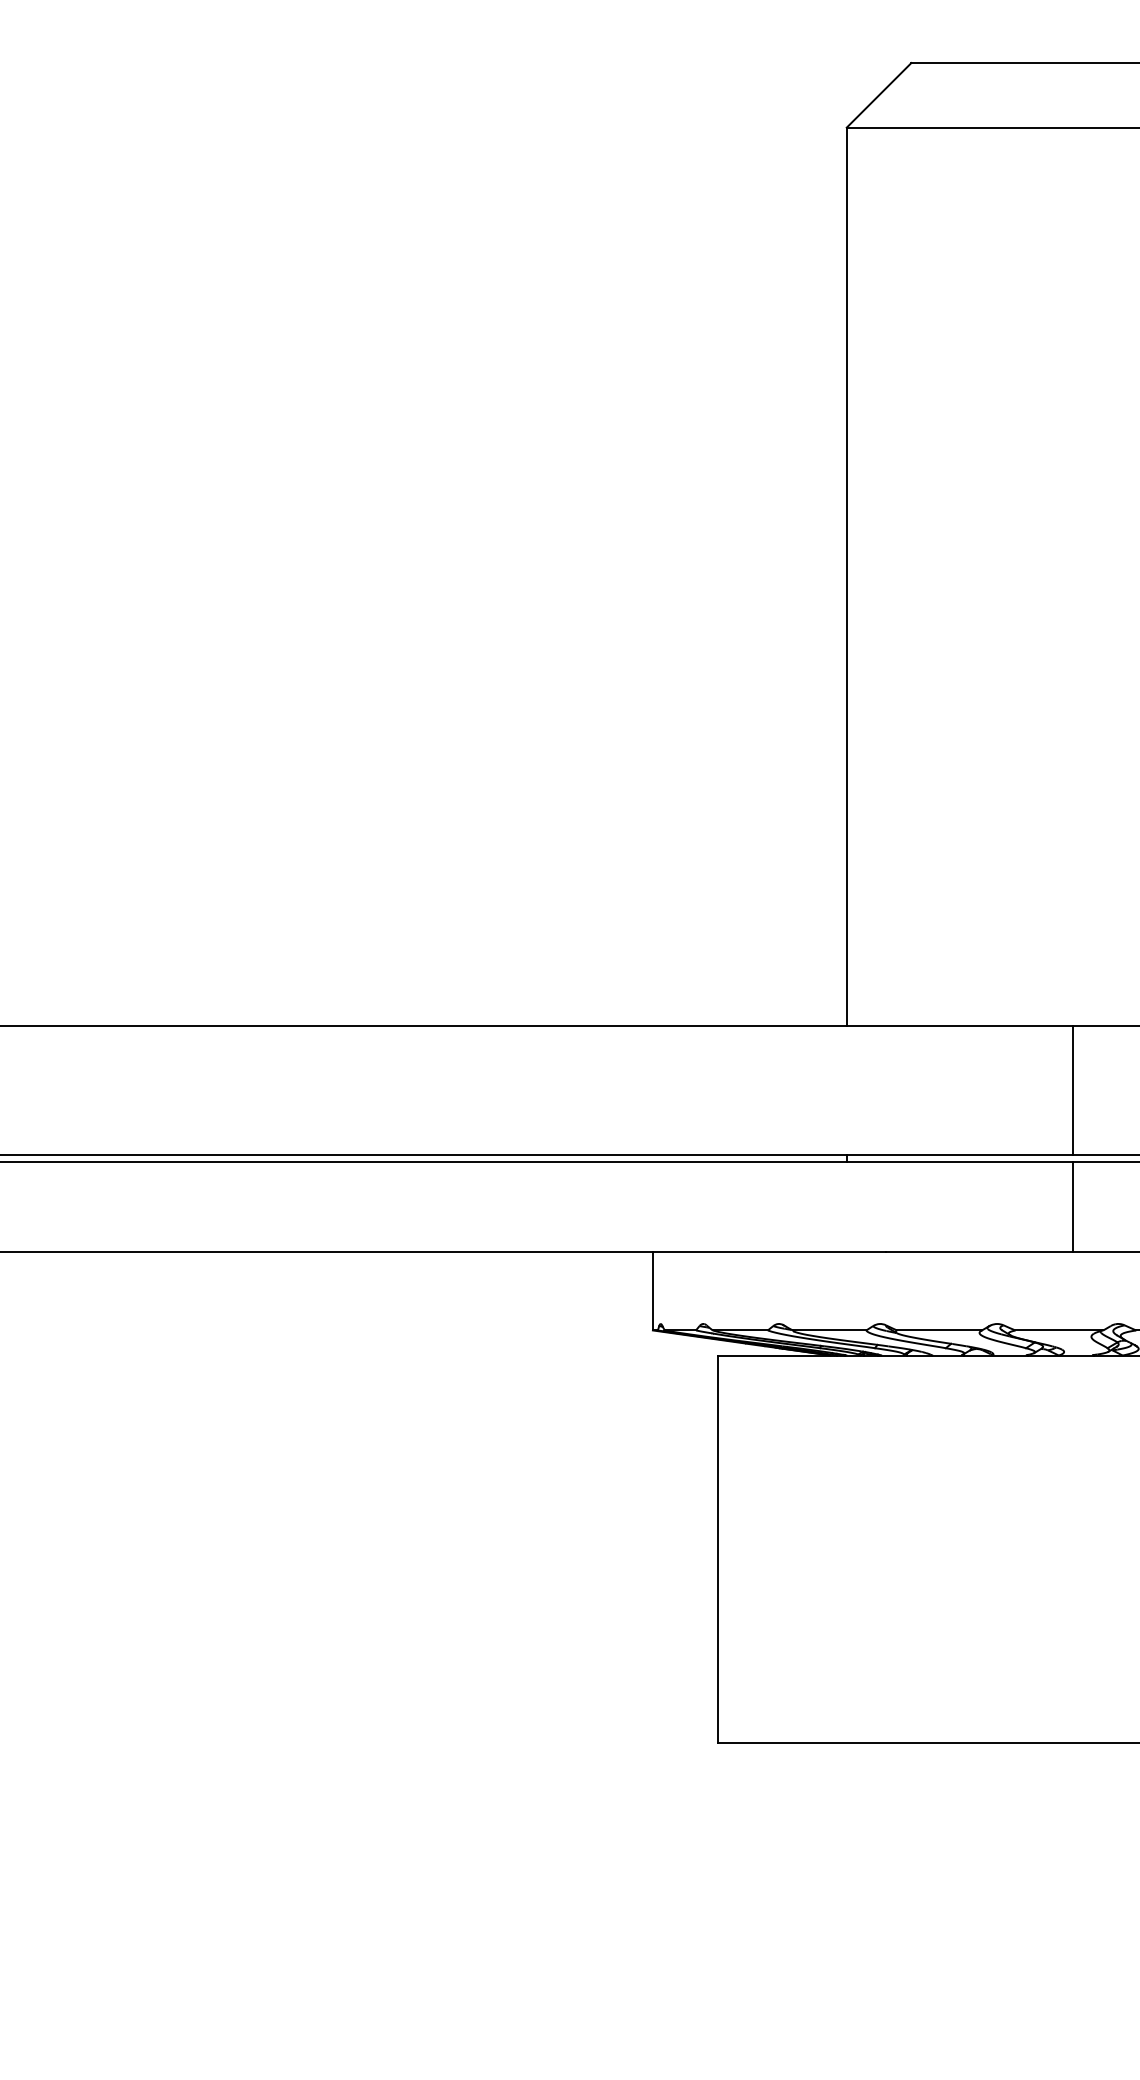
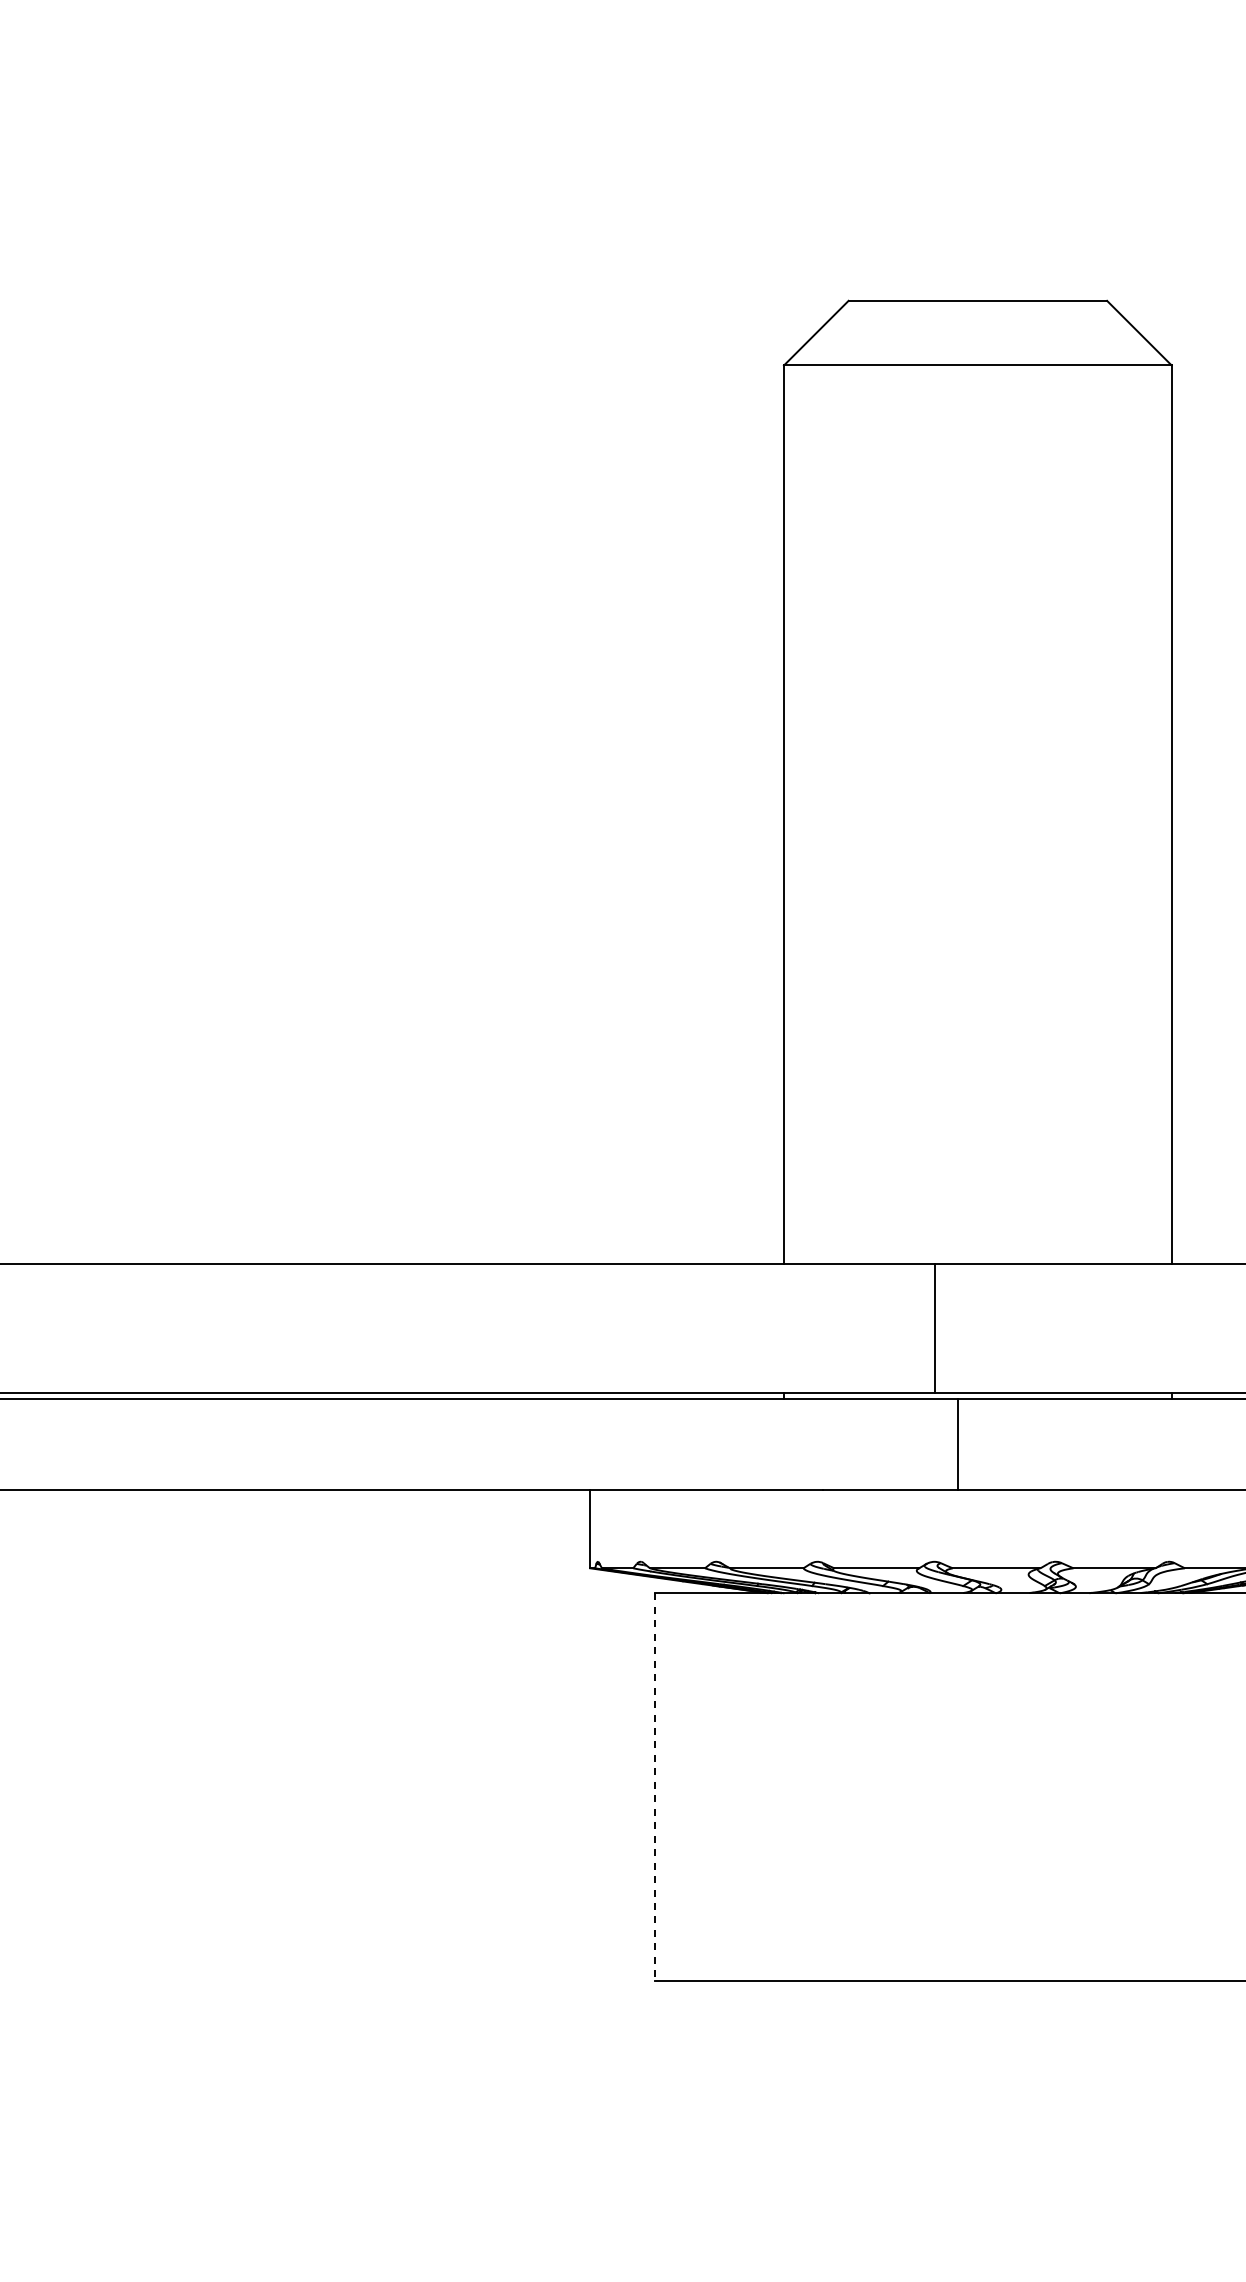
line: (1073, 1090) -> (935, 1328), moved
line: (1073, 1206) -> (958, 1444), moved
line: (717, 1549) -> (654, 1787), solid -> dashed

